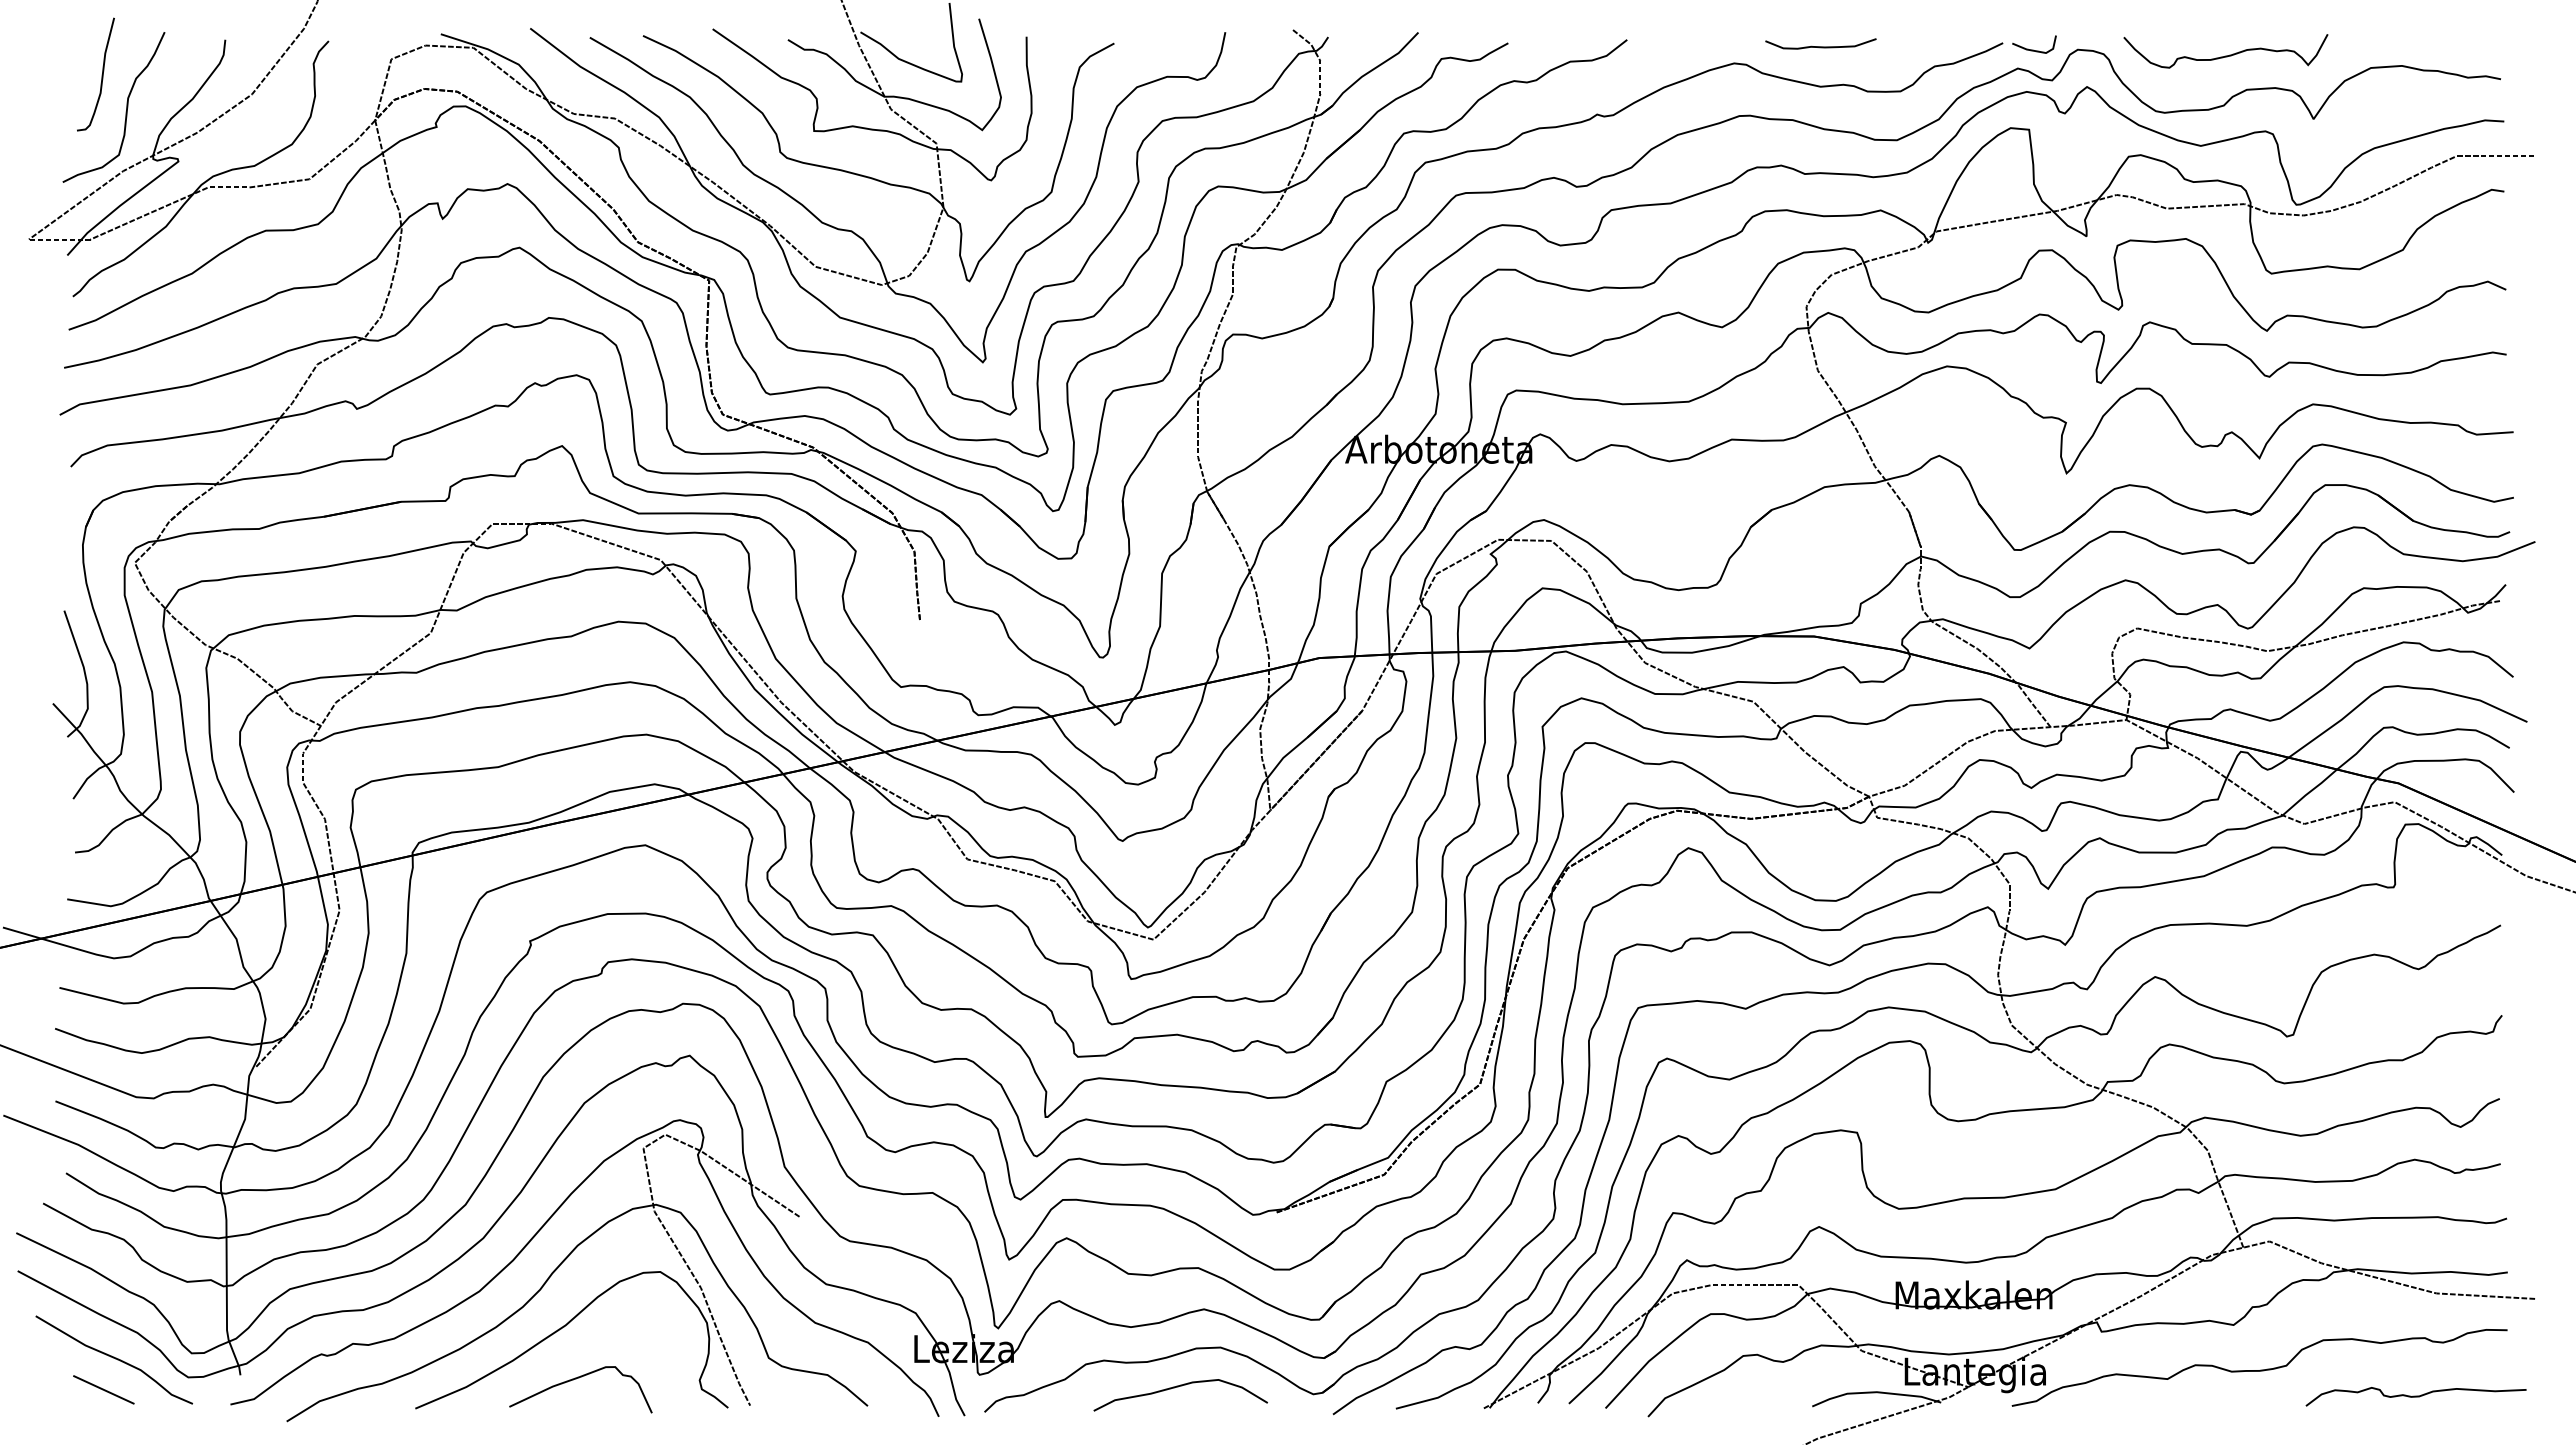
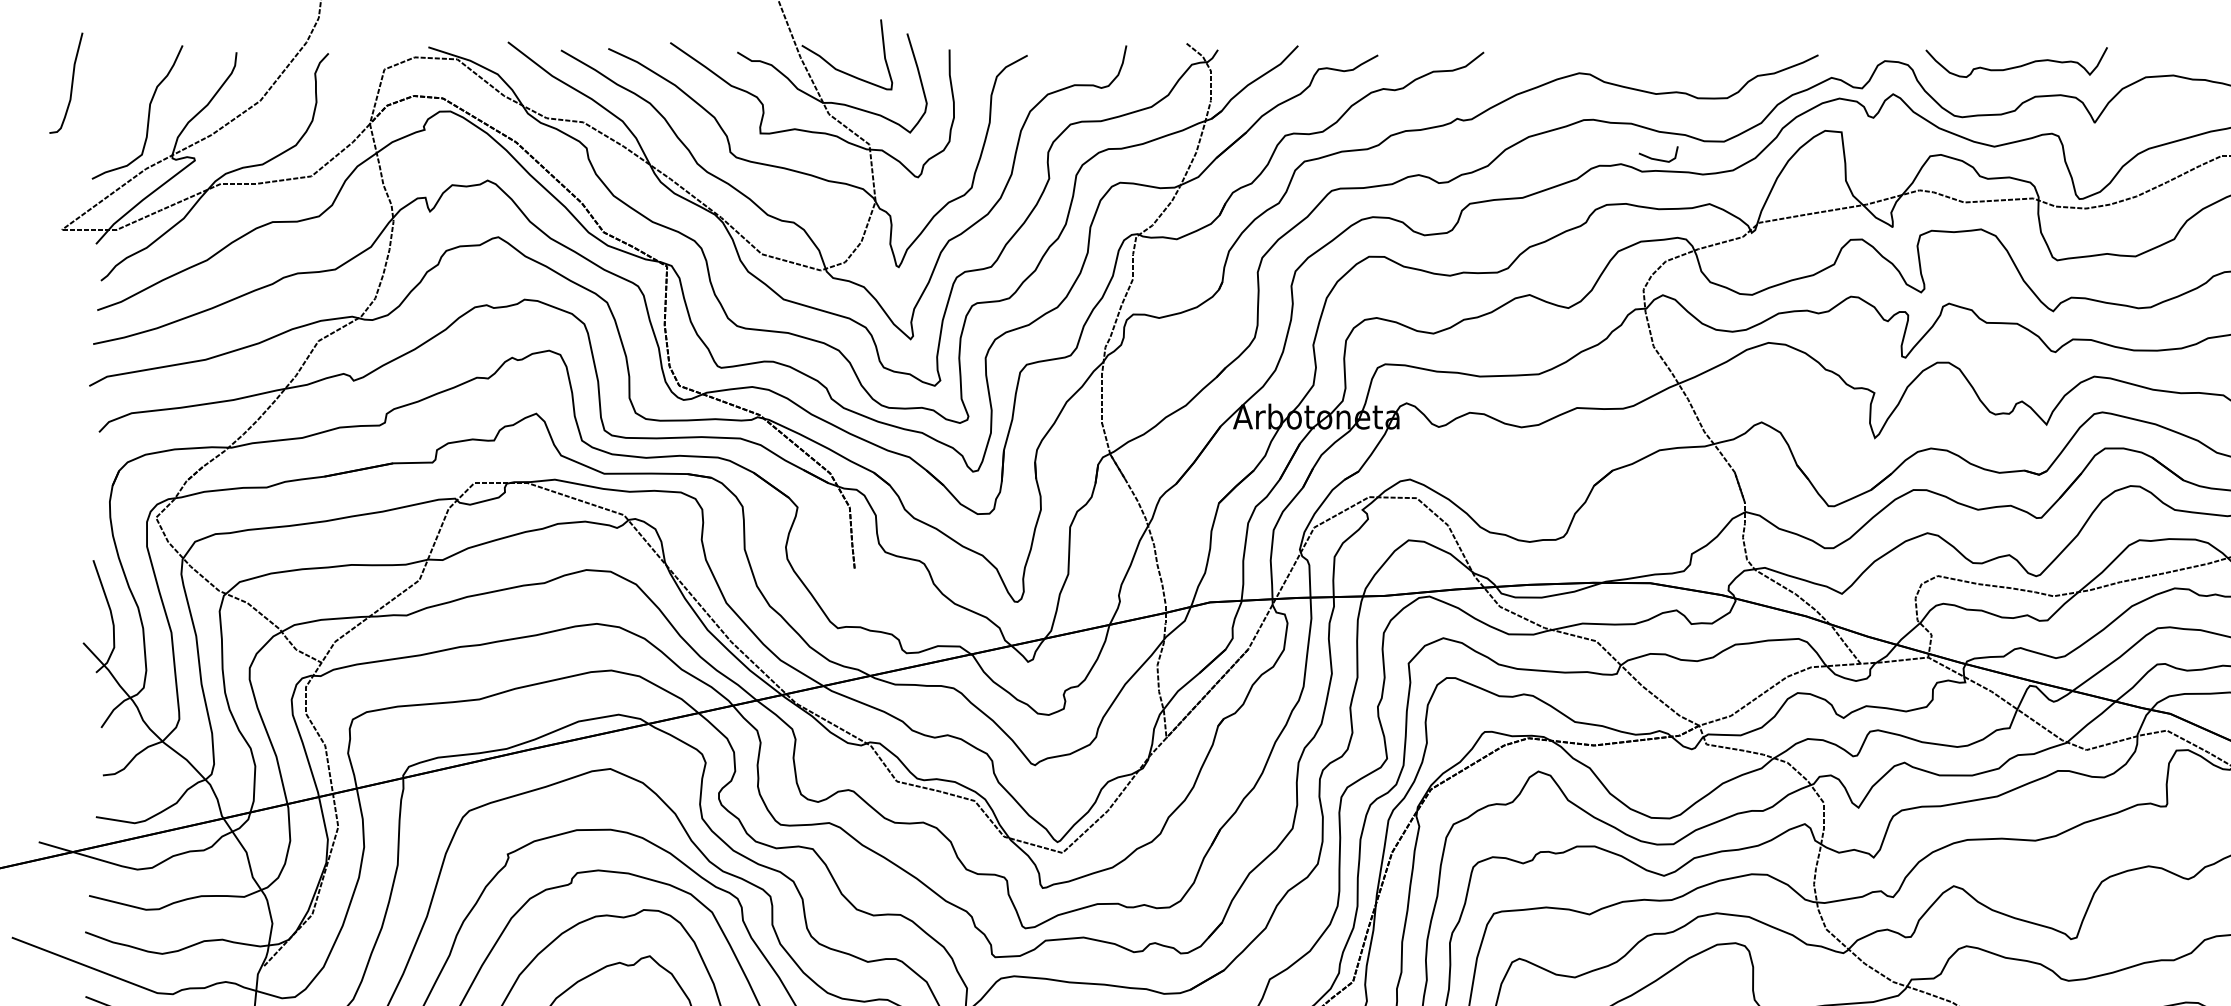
curve: (1820, 46) -> (1655, 58), removed
line: (2033, 49) -> (1657, 158), moved
curve: (101, 74) -> (71, 83), moved

